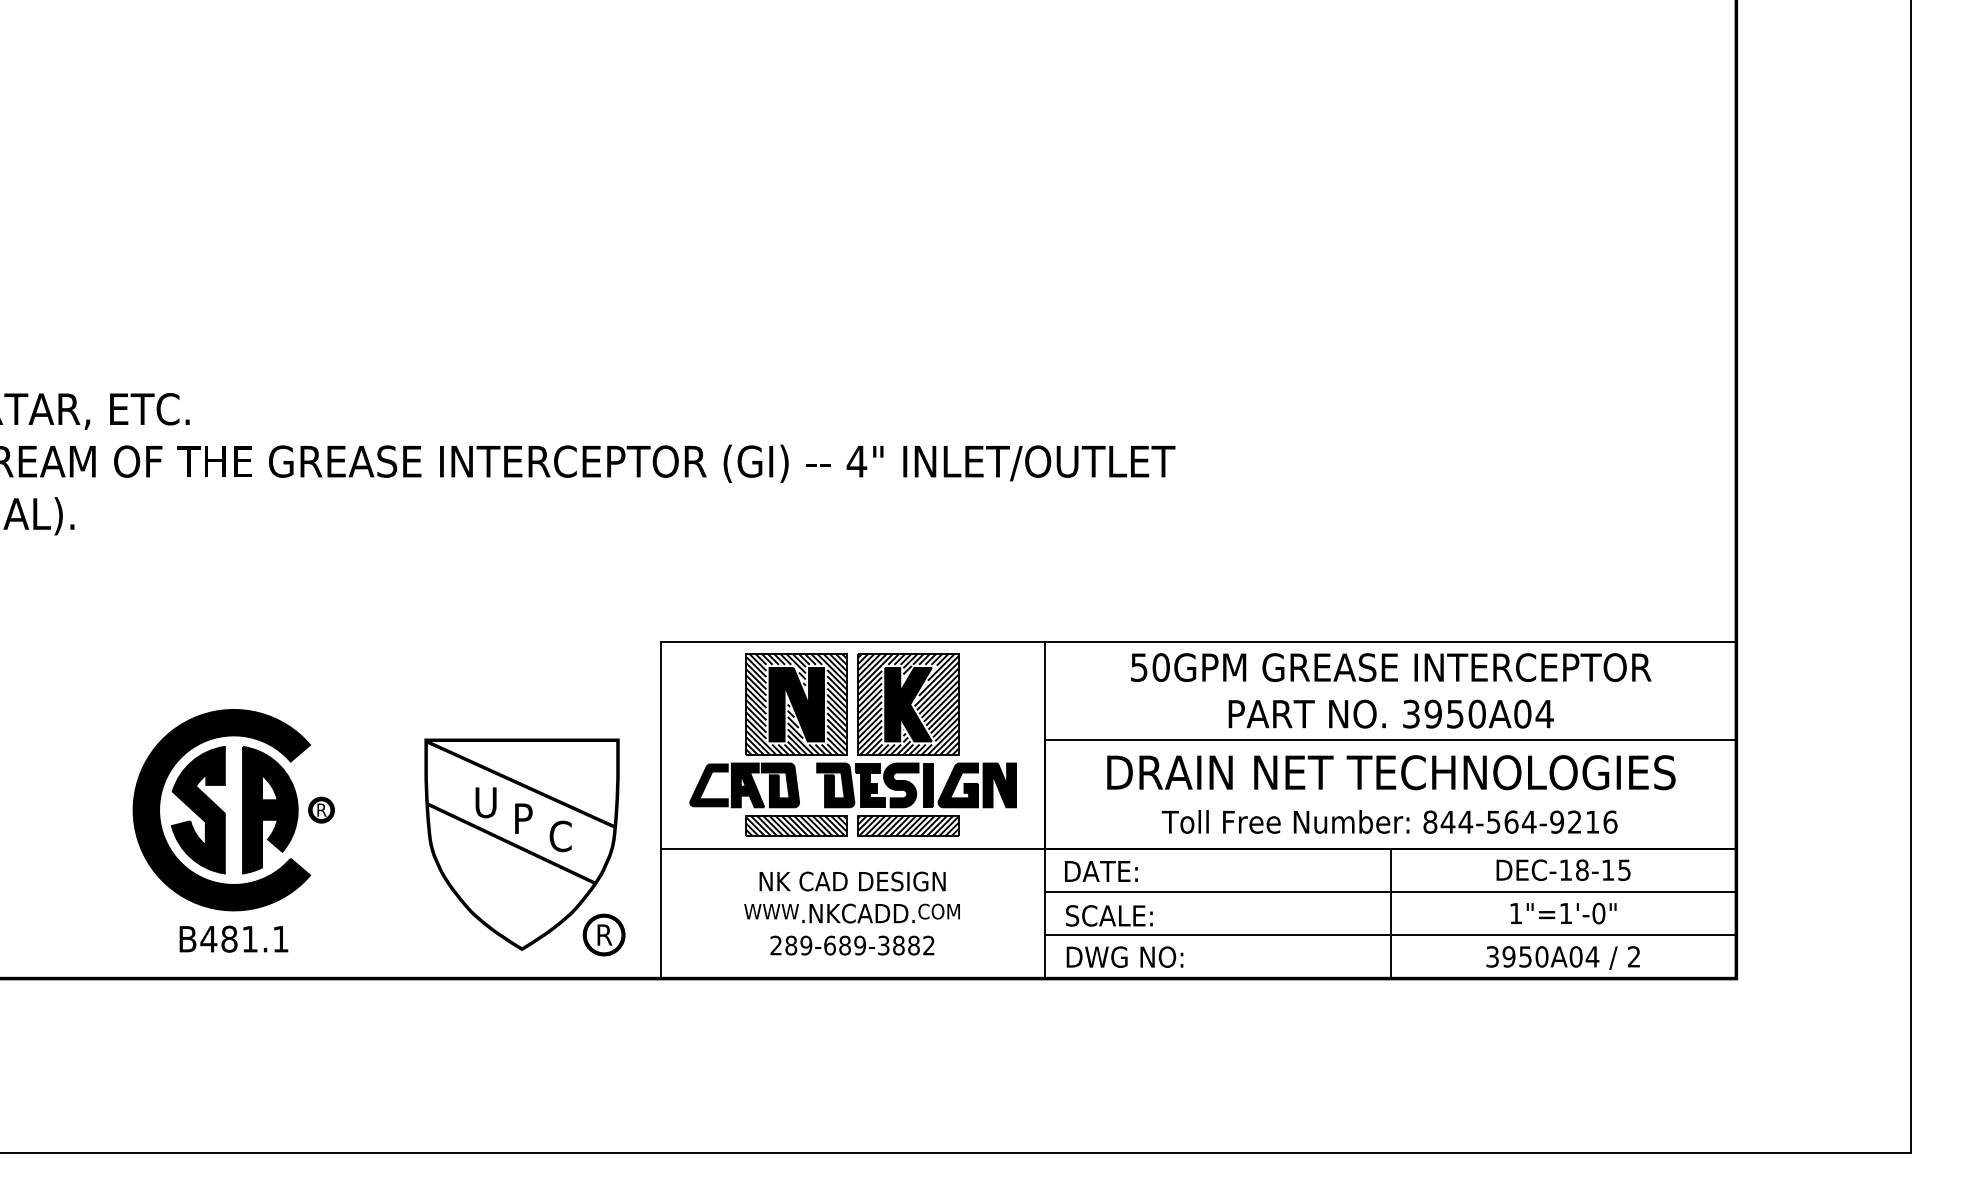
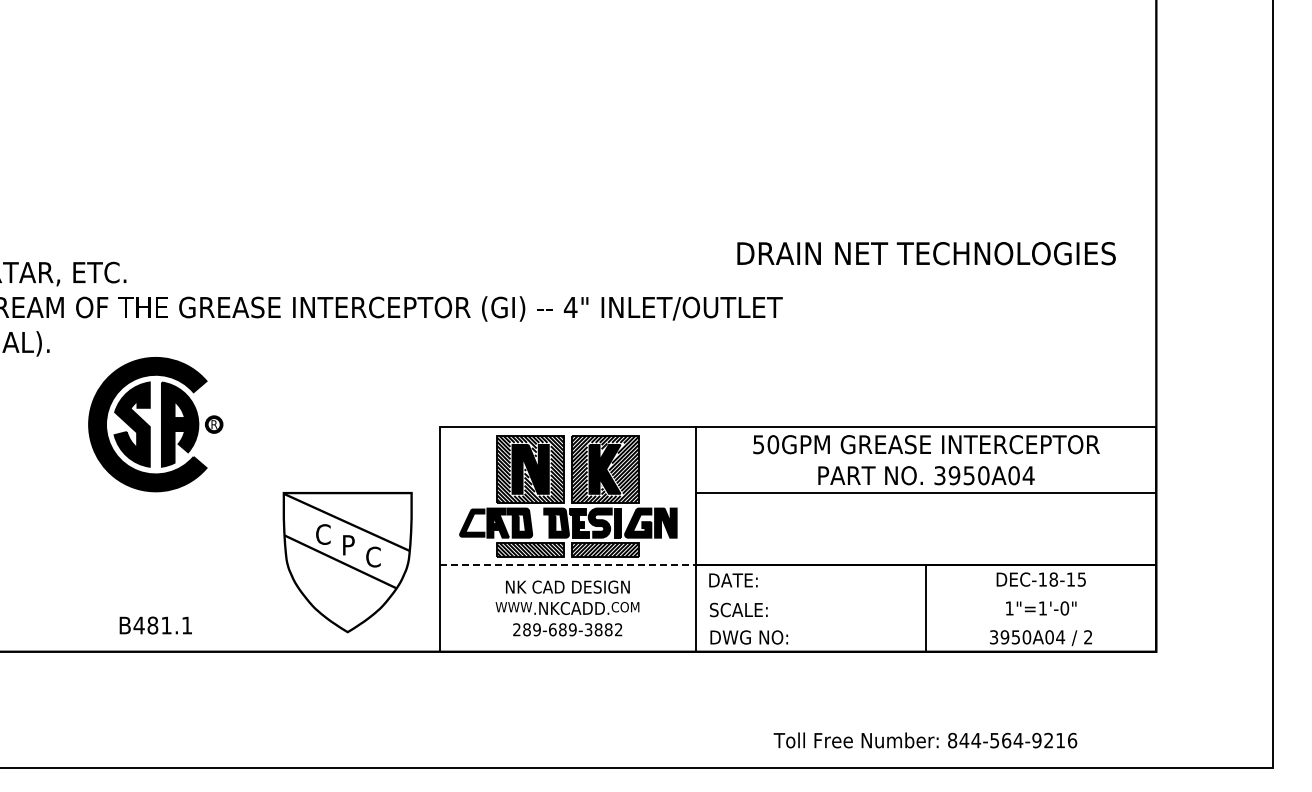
text: (1391, 772) -> (926, 253), moved
text: (485, 802) -> (323, 534), U -> C
part: (233, 809) -> (155, 424), moved
text: (1389, 822) -> (925, 740), moved
line: (852, 849) -> (567, 565), solid -> dashed
line: (1389, 892) -> (925, 594), removed
part: (602, 934) -> (401, 622), removed
line: (1389, 934) -> (925, 622), removed

